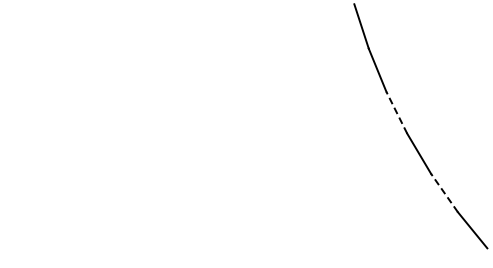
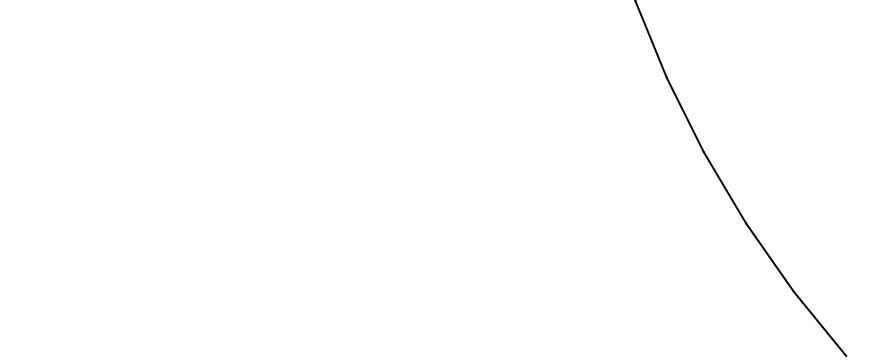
line: (396, 112) -> (684, 114), dashed -> solid
line: (444, 192) -> (770, 256), dashed -> solid

